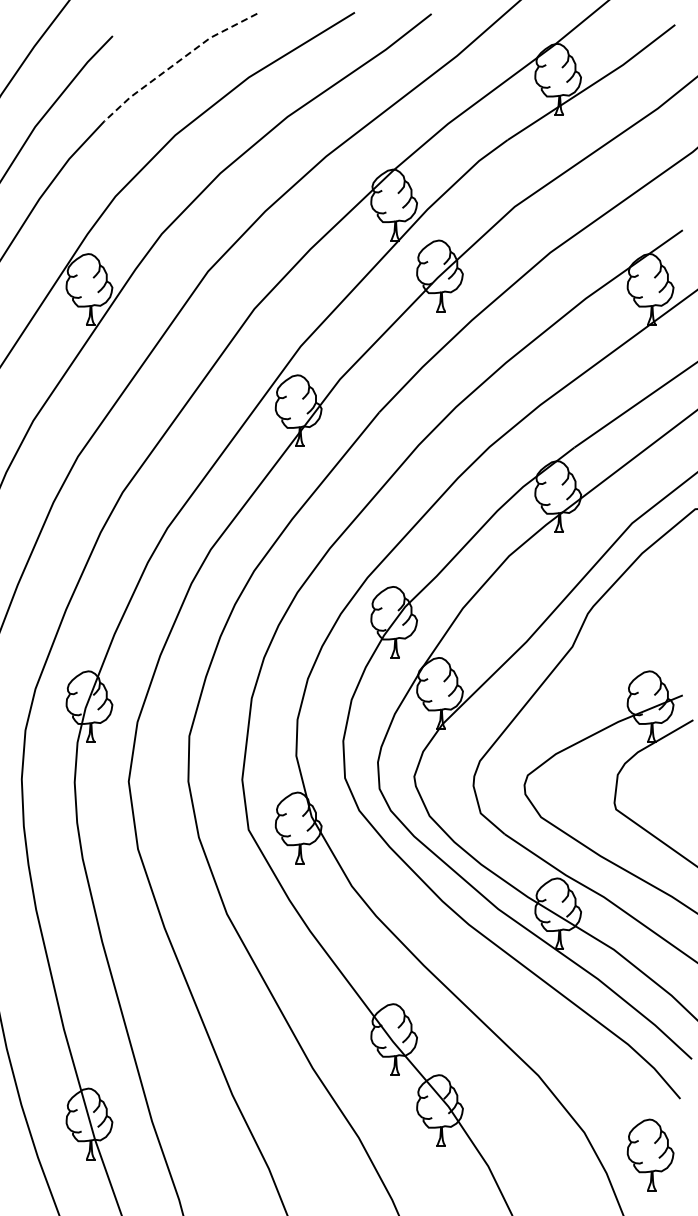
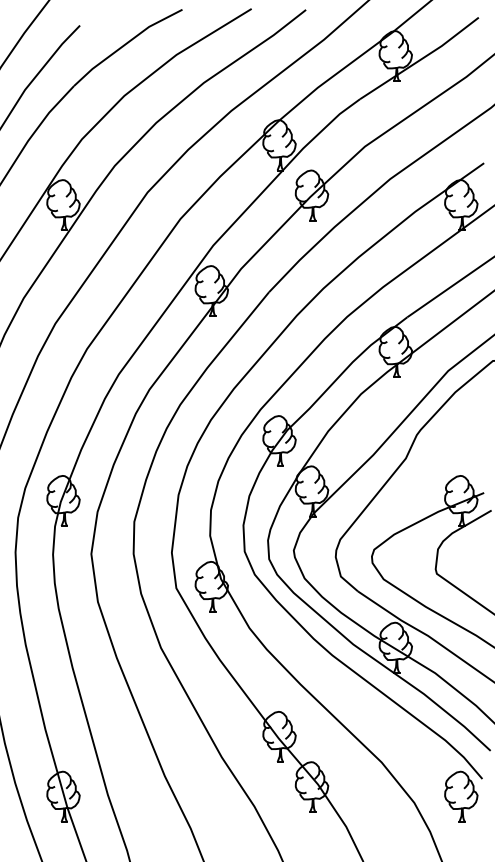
line: (176, 62) -> (125, 44), dashed -> solid
part: (650, 1154) -> (461, 796), moved

